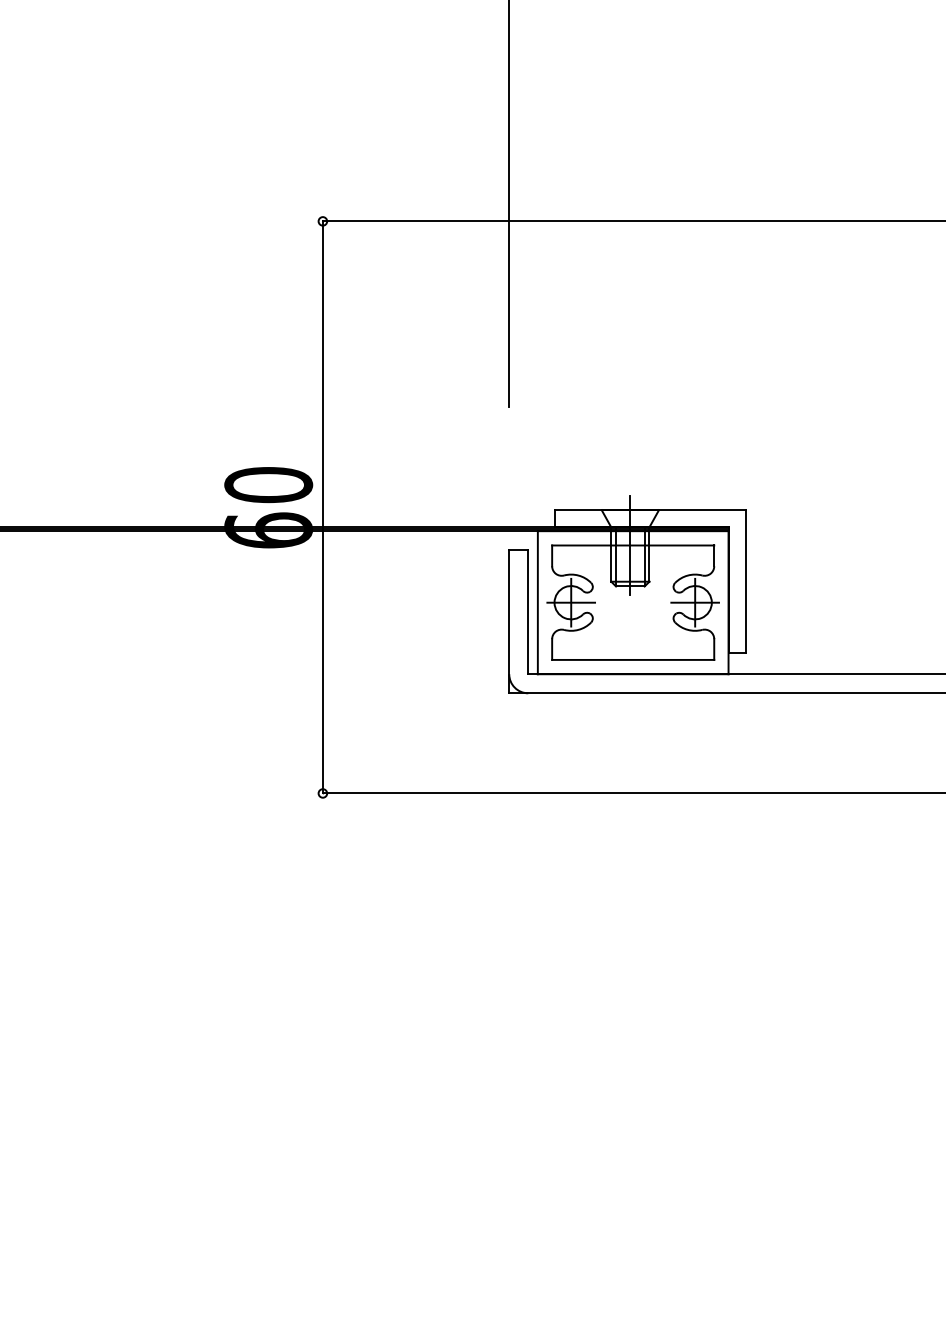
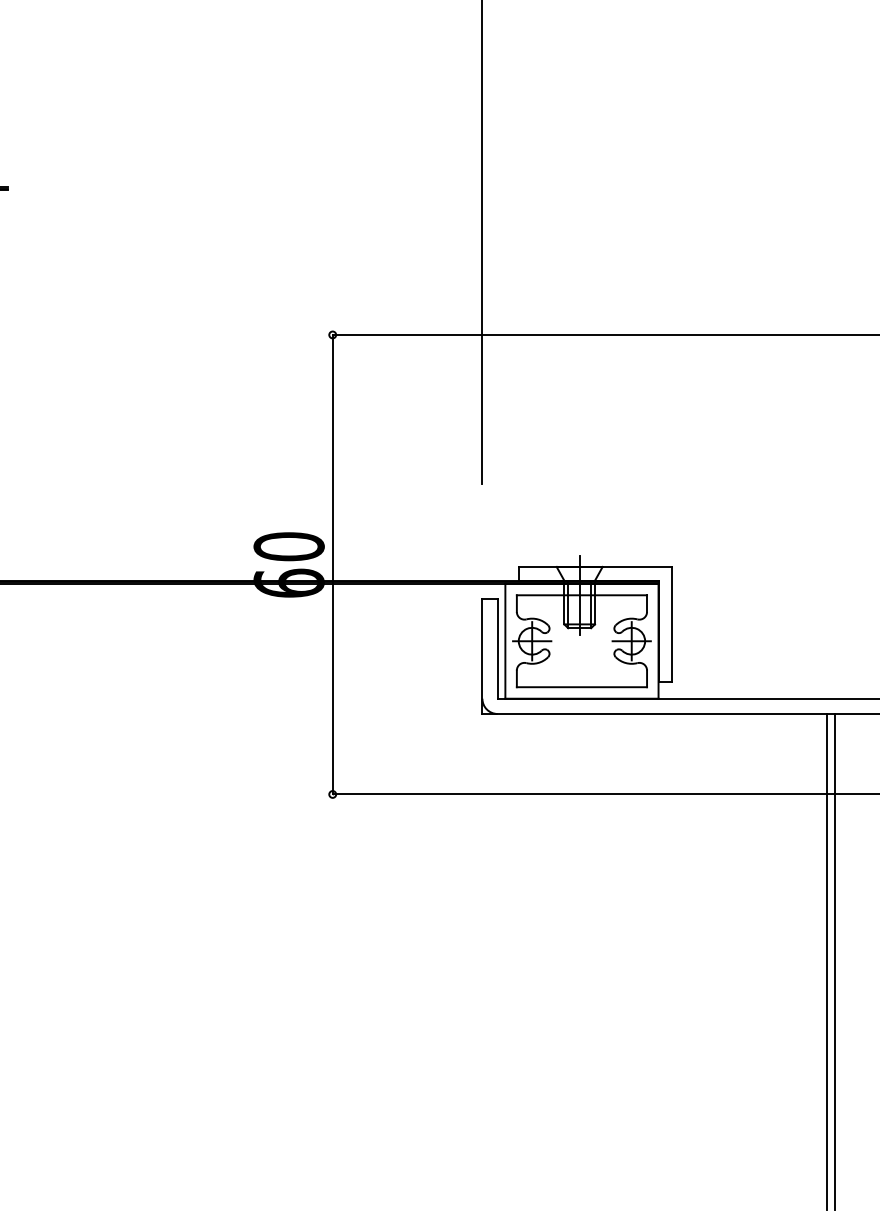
line: (938, 1001) -> (827, 961), added

